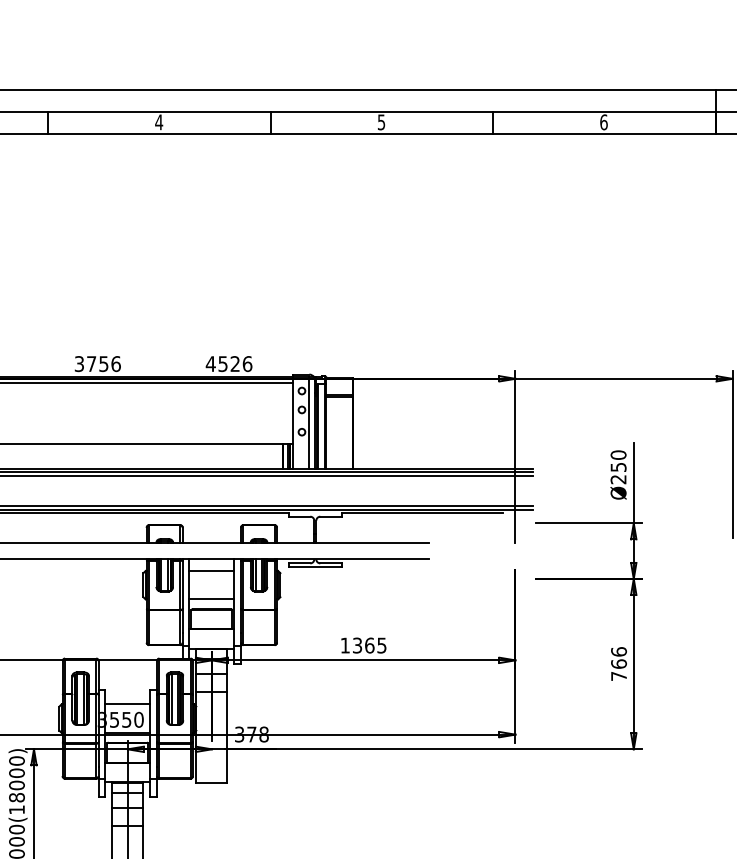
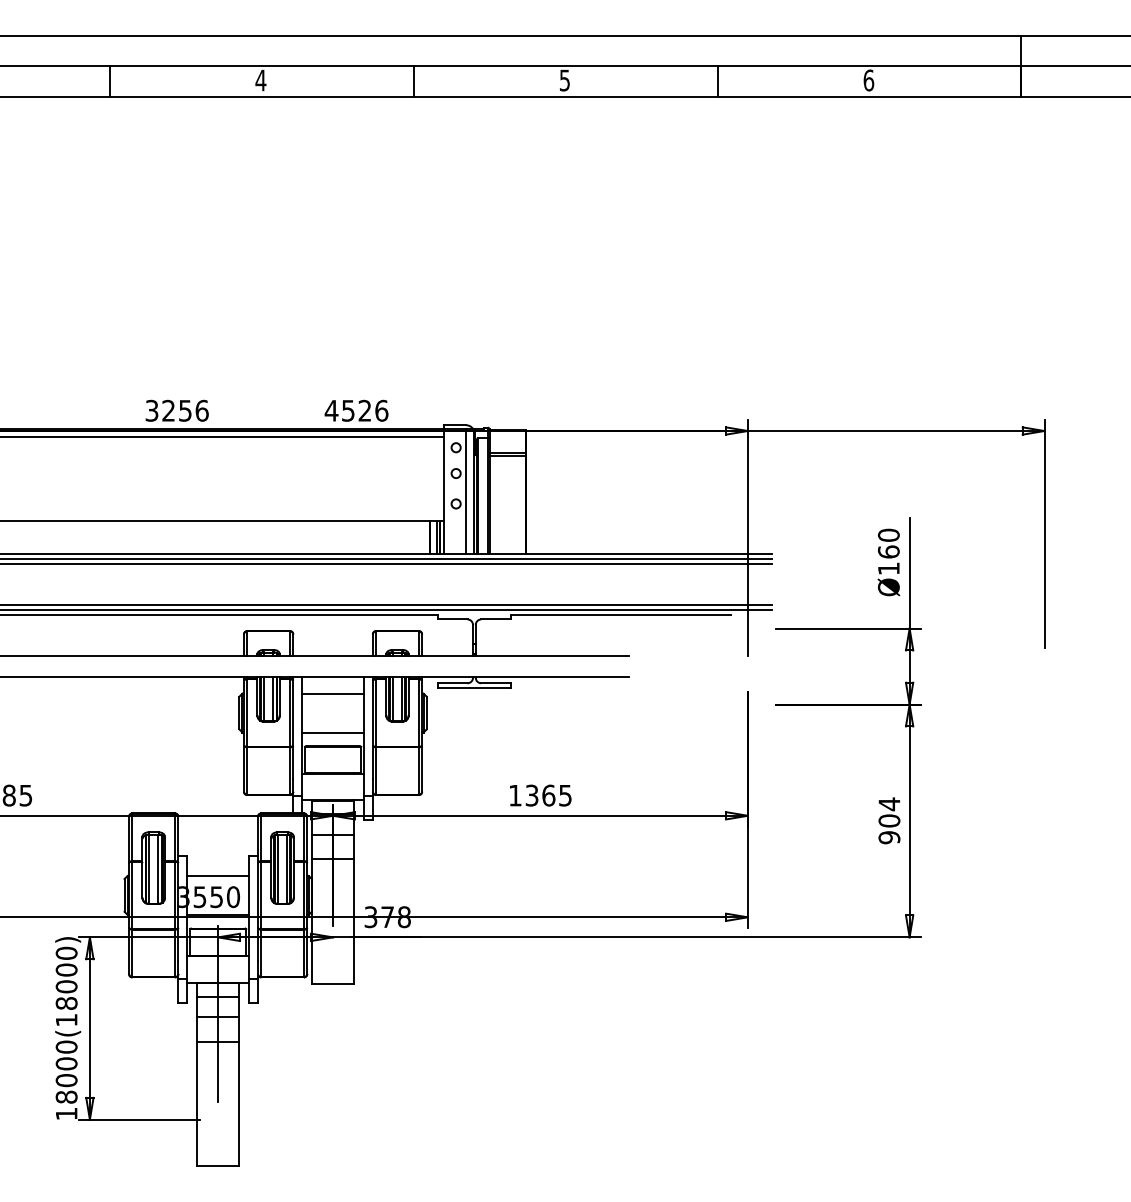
text: (91, 363) -> (168, 410), 3756 -> 3256
text: (618, 473) -> (888, 560), Ø250 -> Ø160
text: (619, 663) -> (889, 820), 766 -> 904

